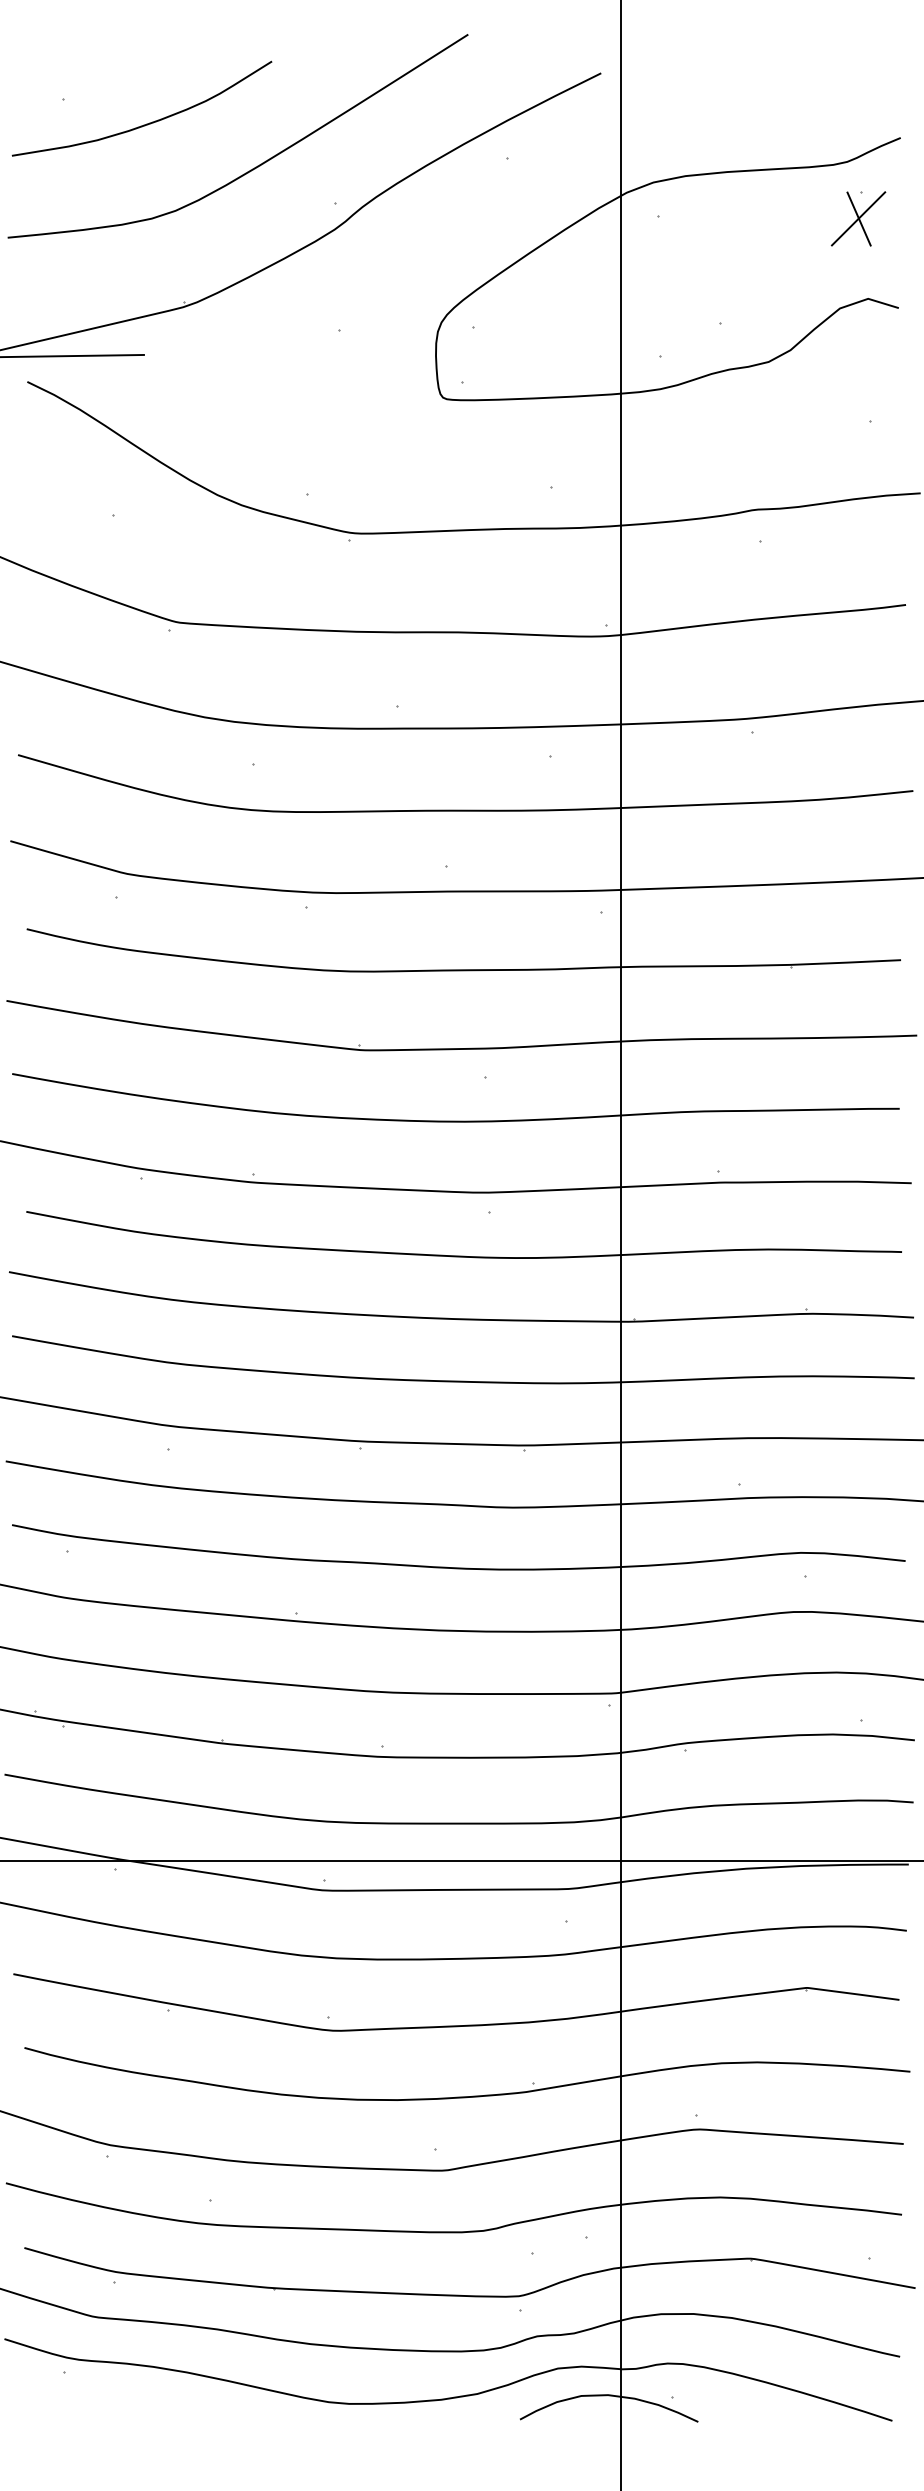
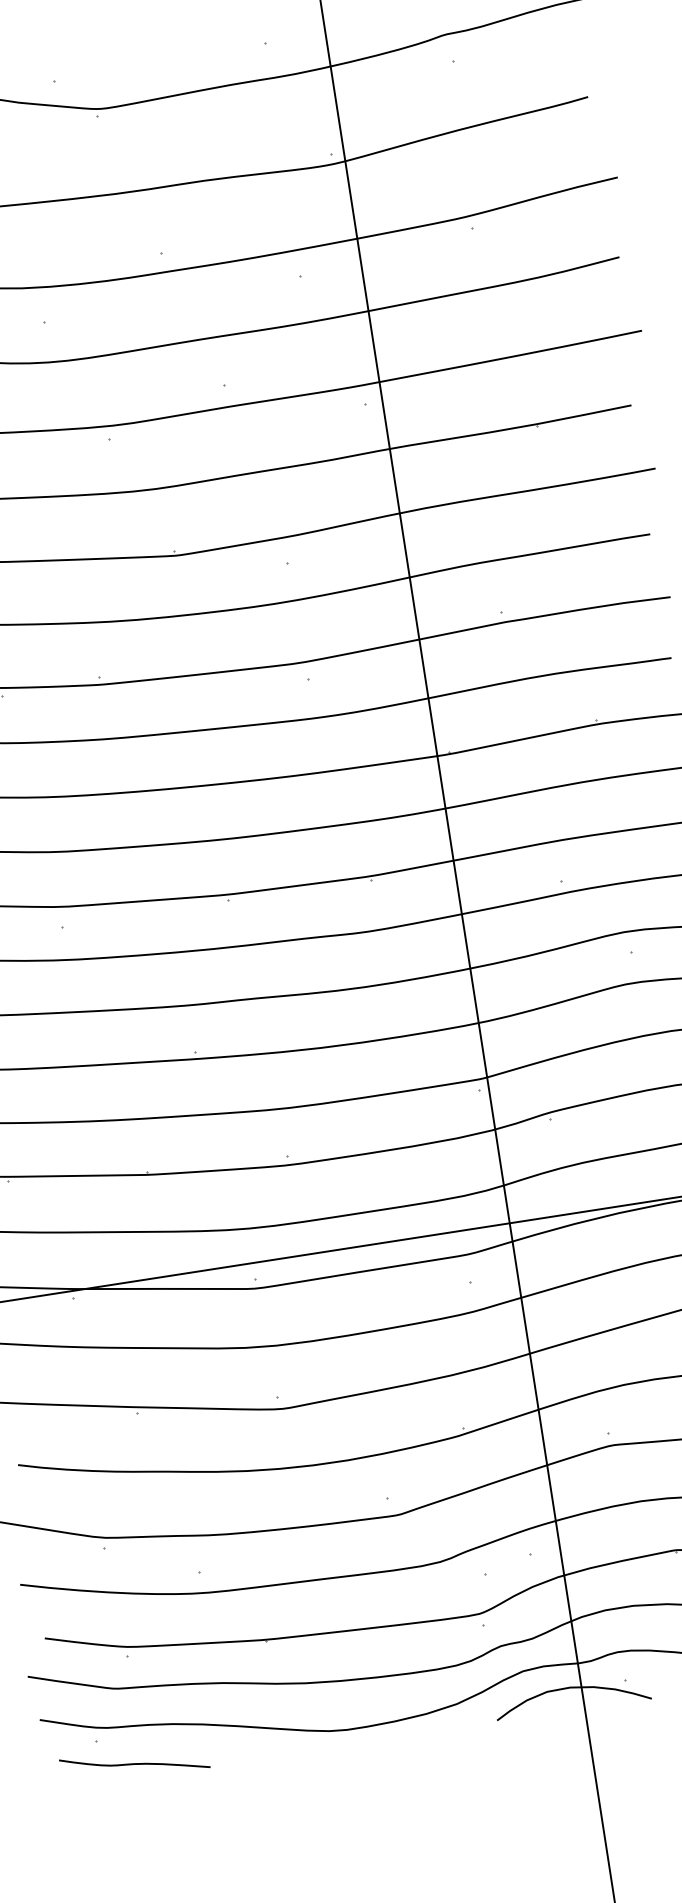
curve: (103, 2404) -> (134, 1763), added

